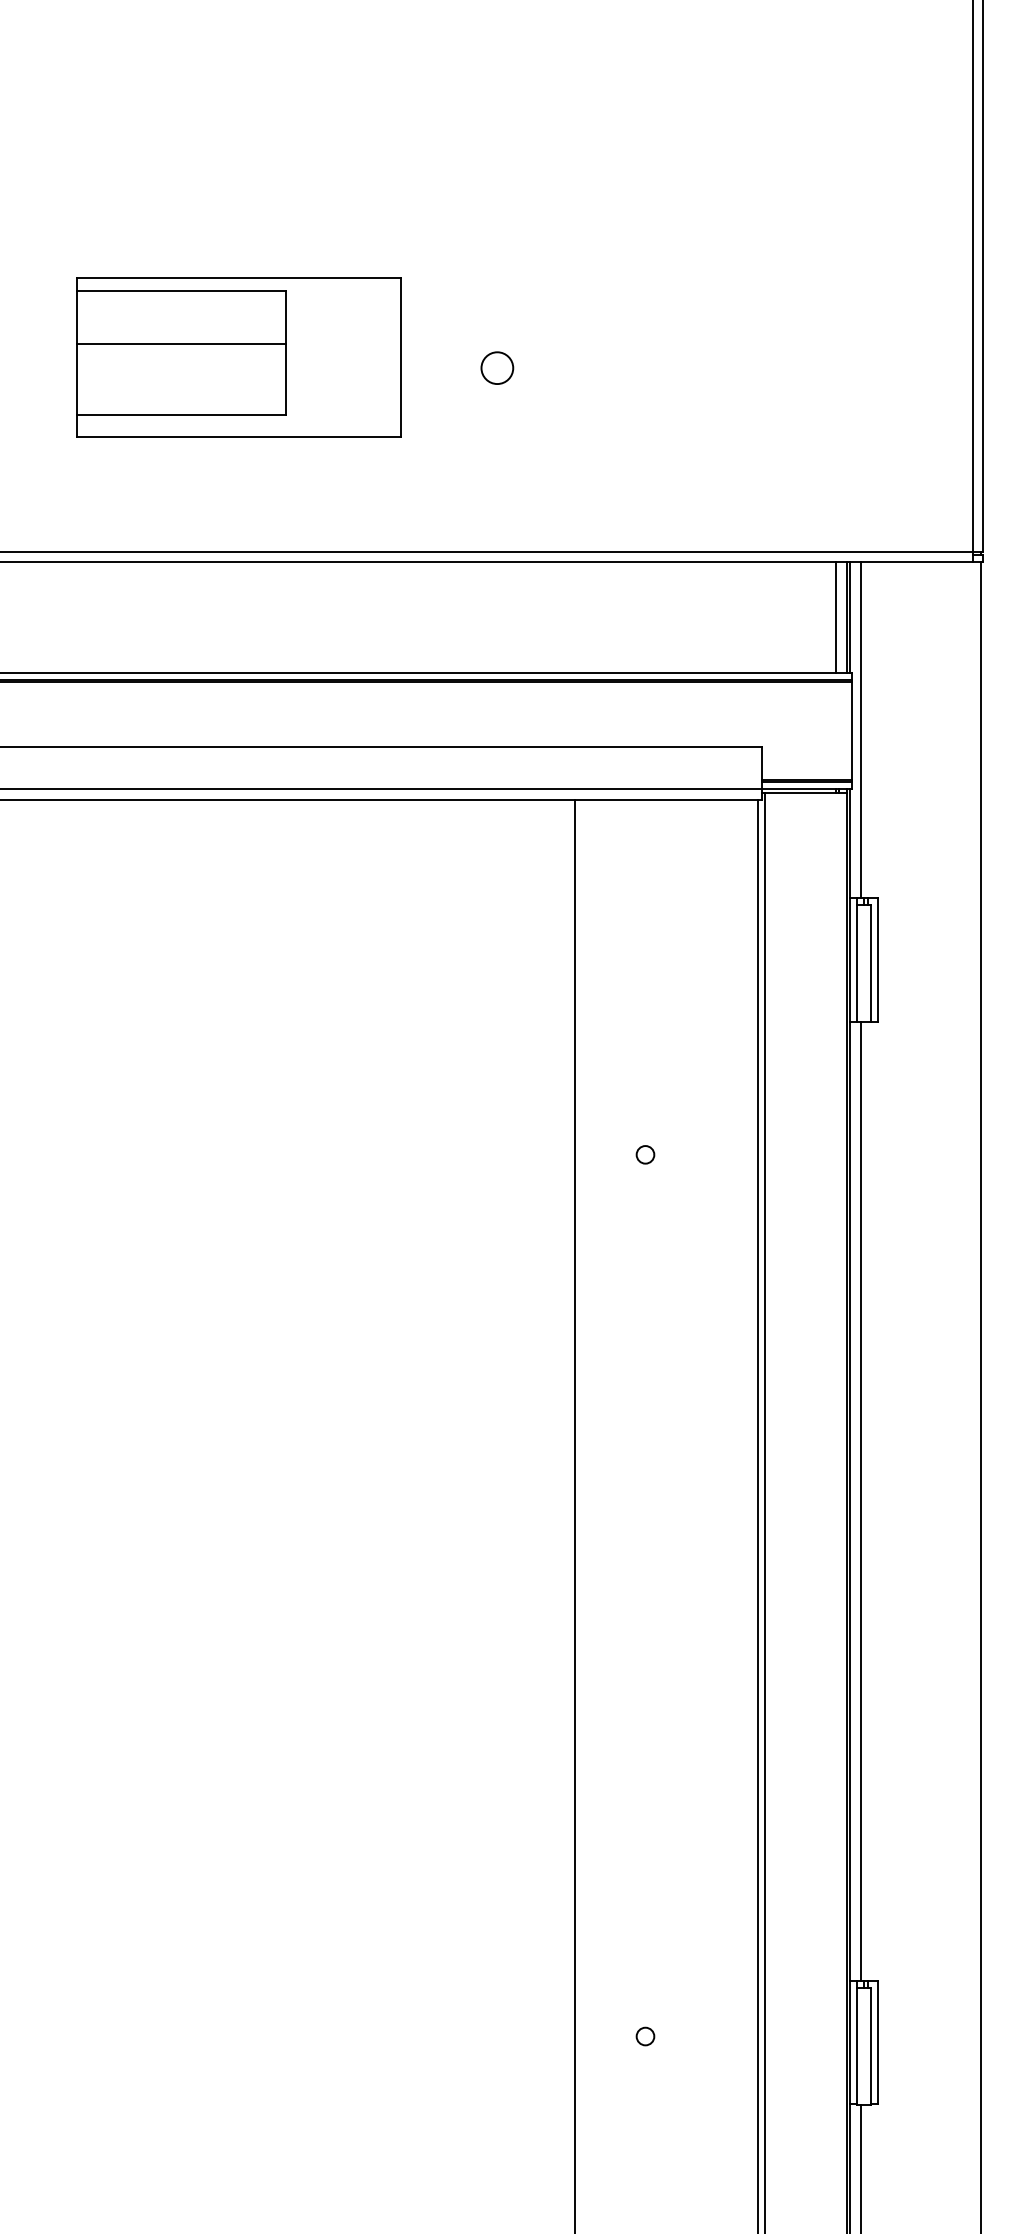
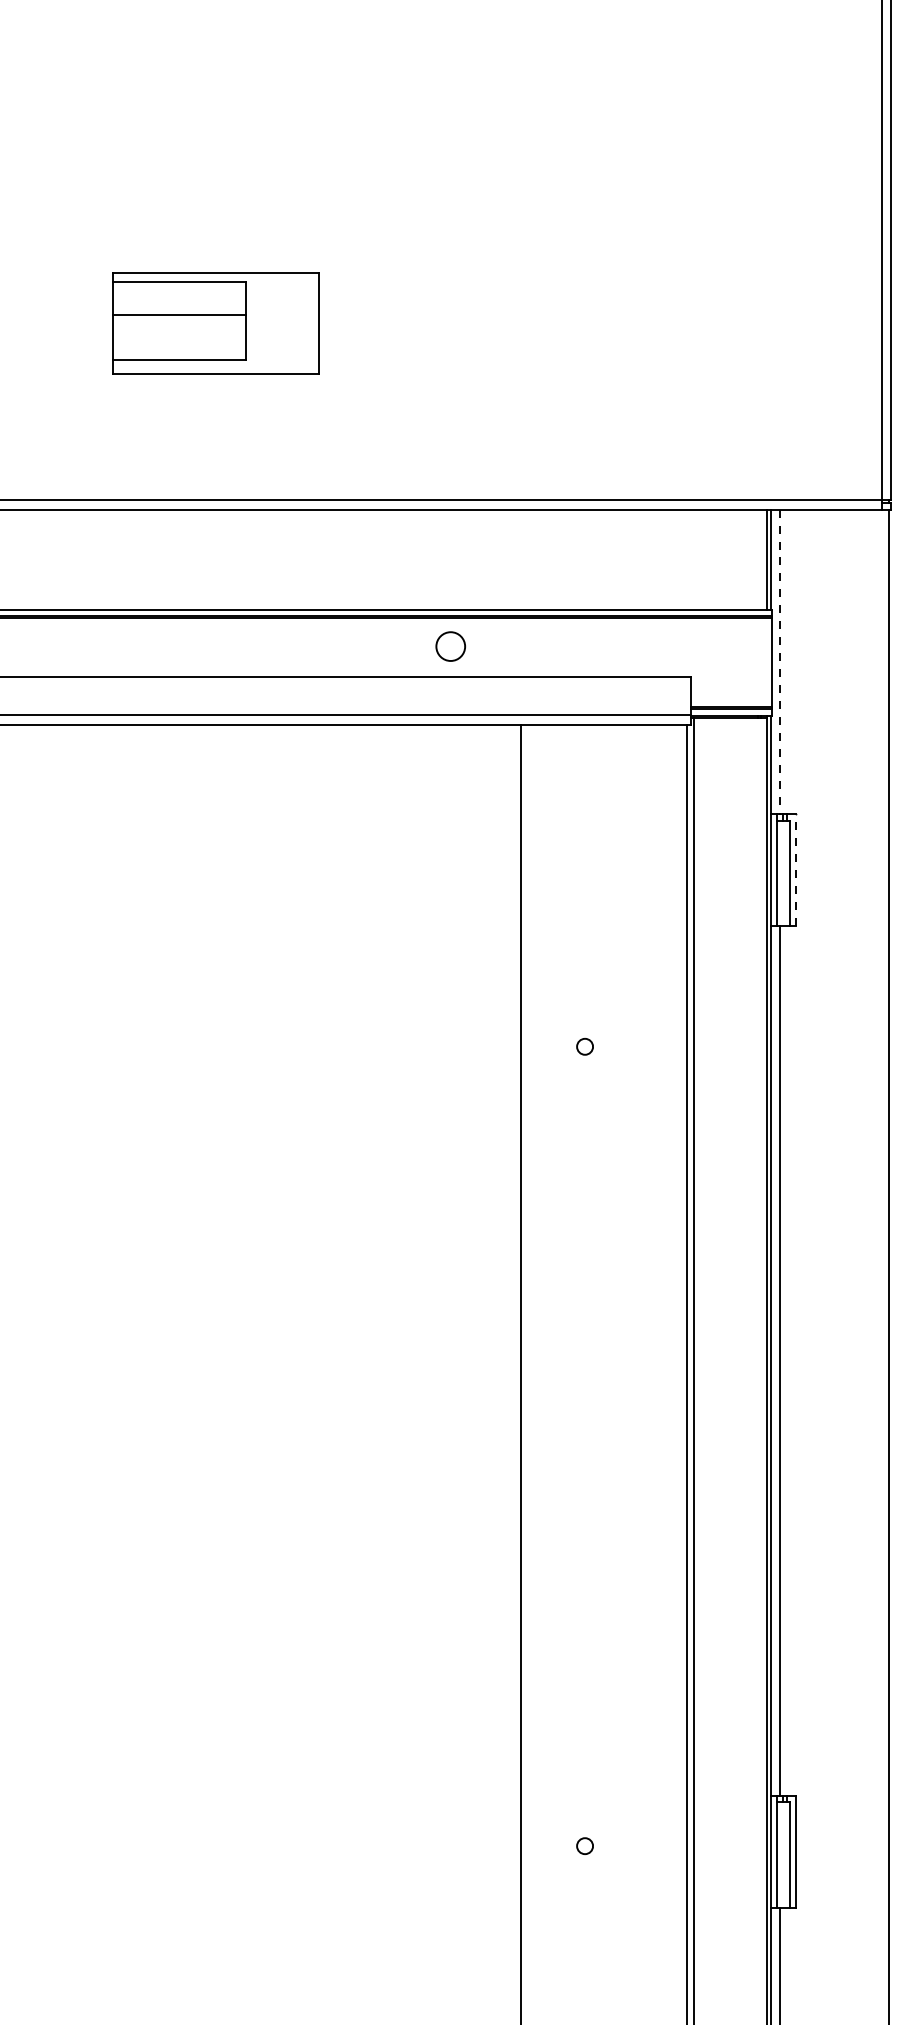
part: (237, 357) -> (215, 323), size x0.7
circle: (497, 368) -> (450, 646), moved
line: (835, 617) -> (757, 559), removed
line: (861, 730) -> (780, 662), solid -> dashed
line: (878, 960) -> (796, 870), solid -> dashed

